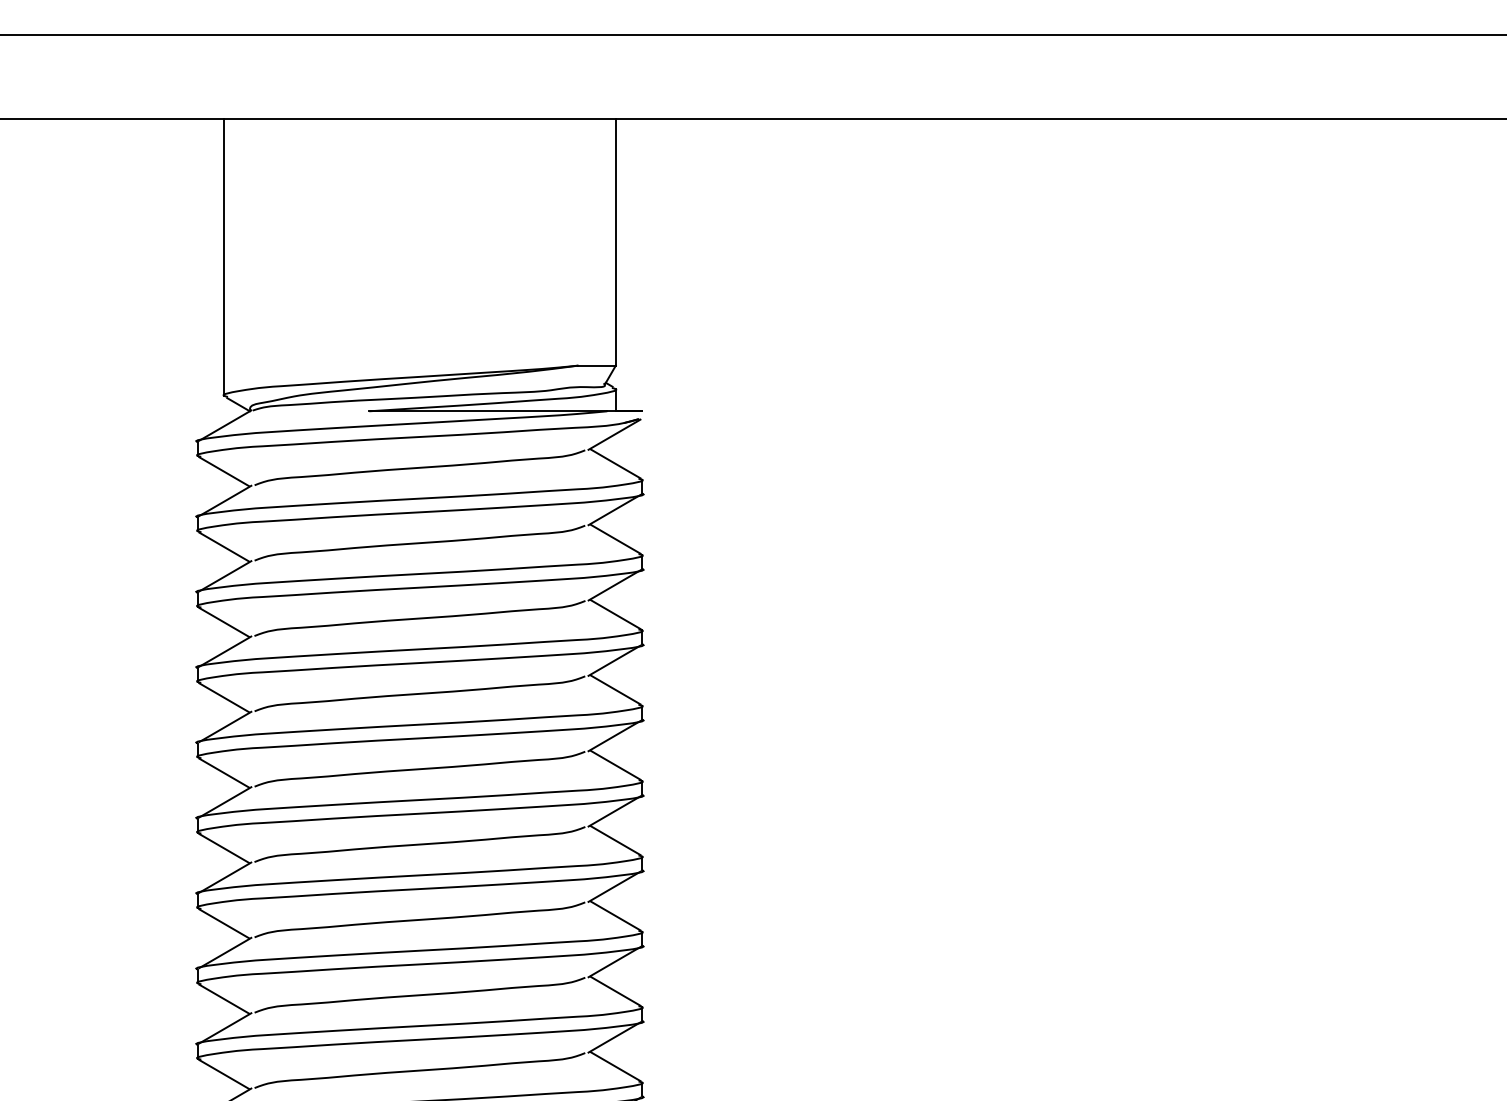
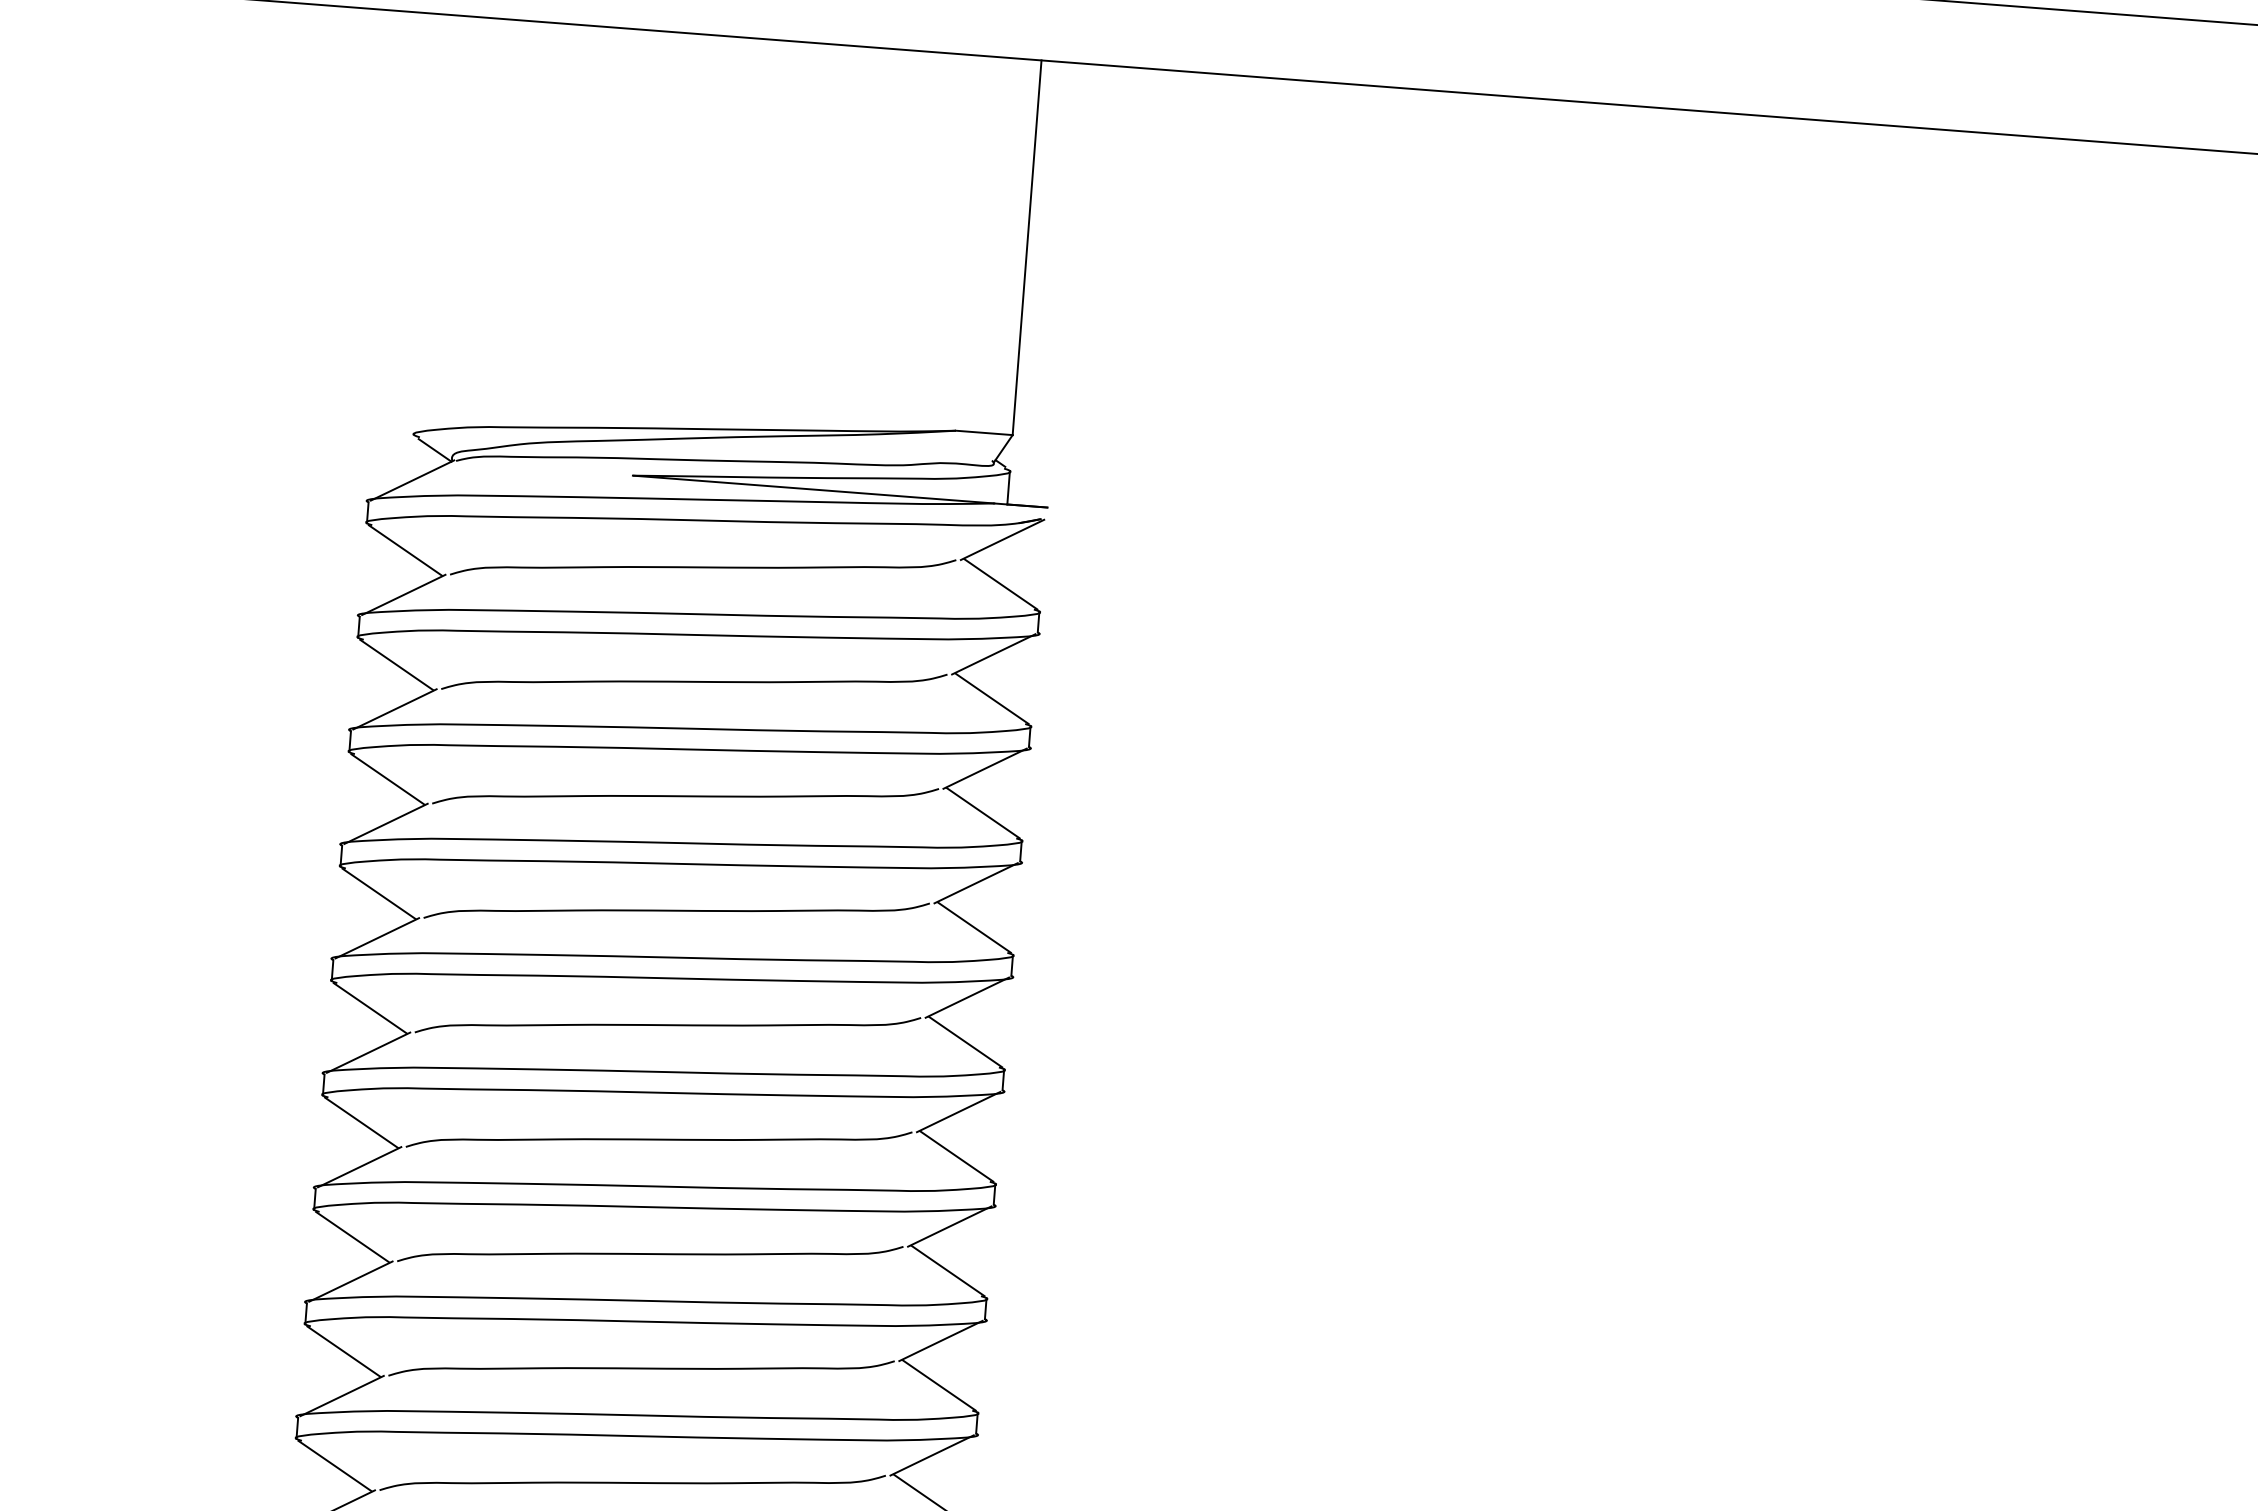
line: (224, 256) -> (431, 223), removed

